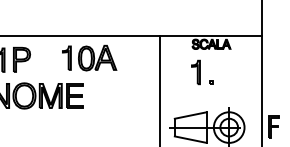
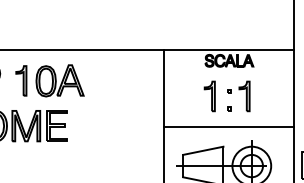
part: (89, 57) -> (49, 80), moved
part: (218, 72) -> (238, 96), added
line: (211, 96) -> (229, 126), added

